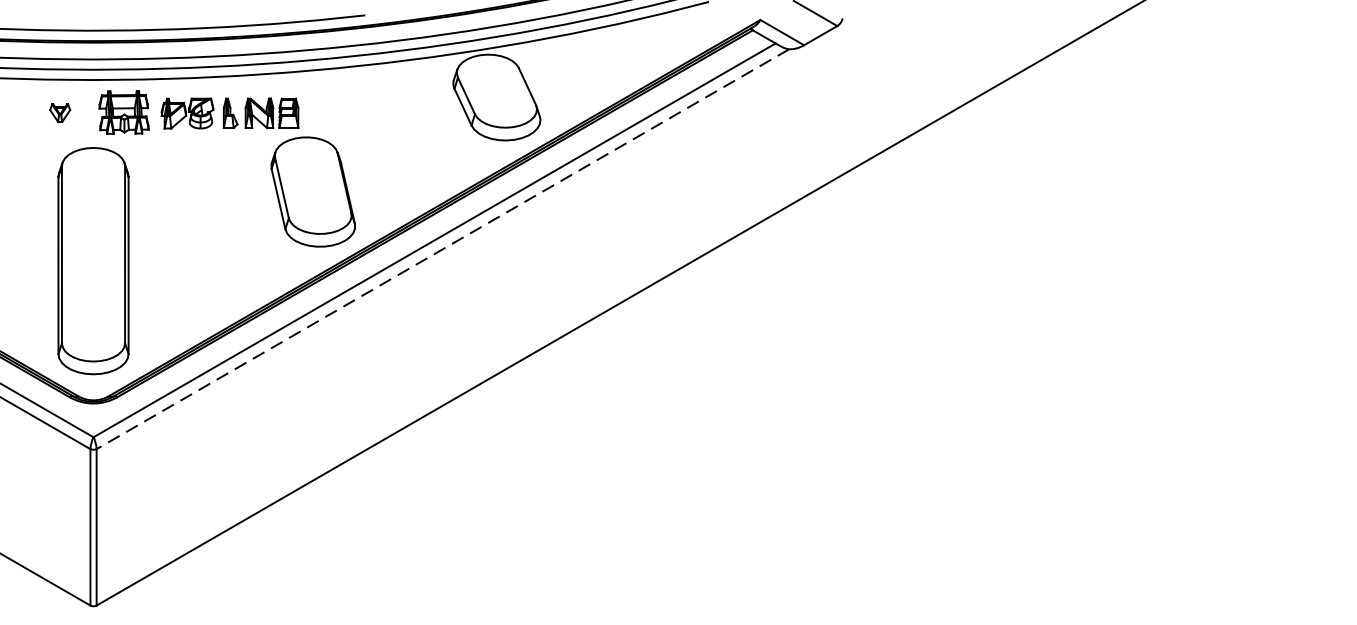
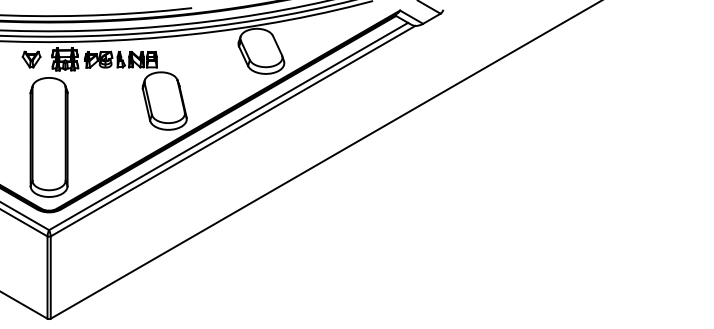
part: (60, 112) -> (31, 59), size x1.67
line: (441, 249) -> (232, 131), dashed -> solid

